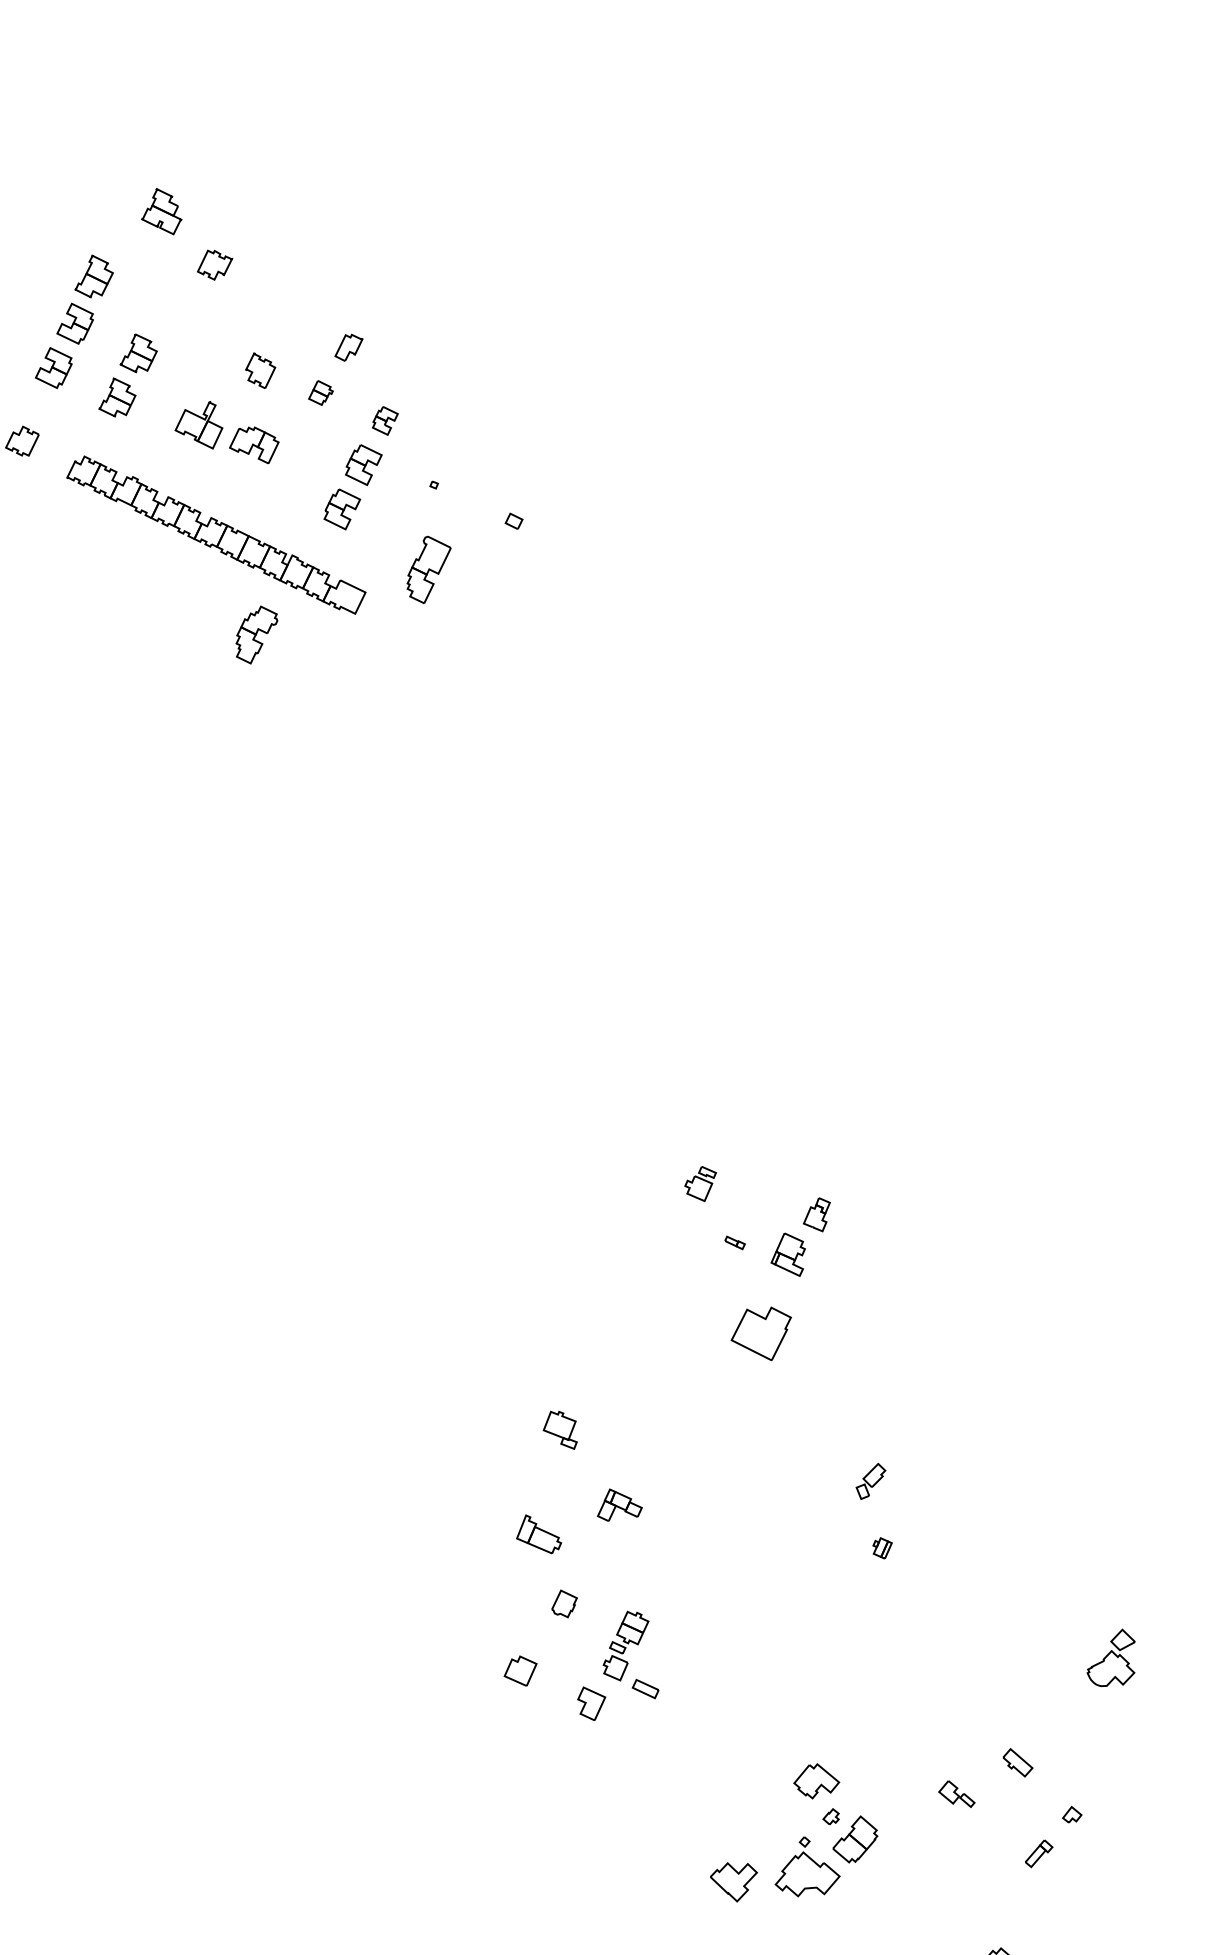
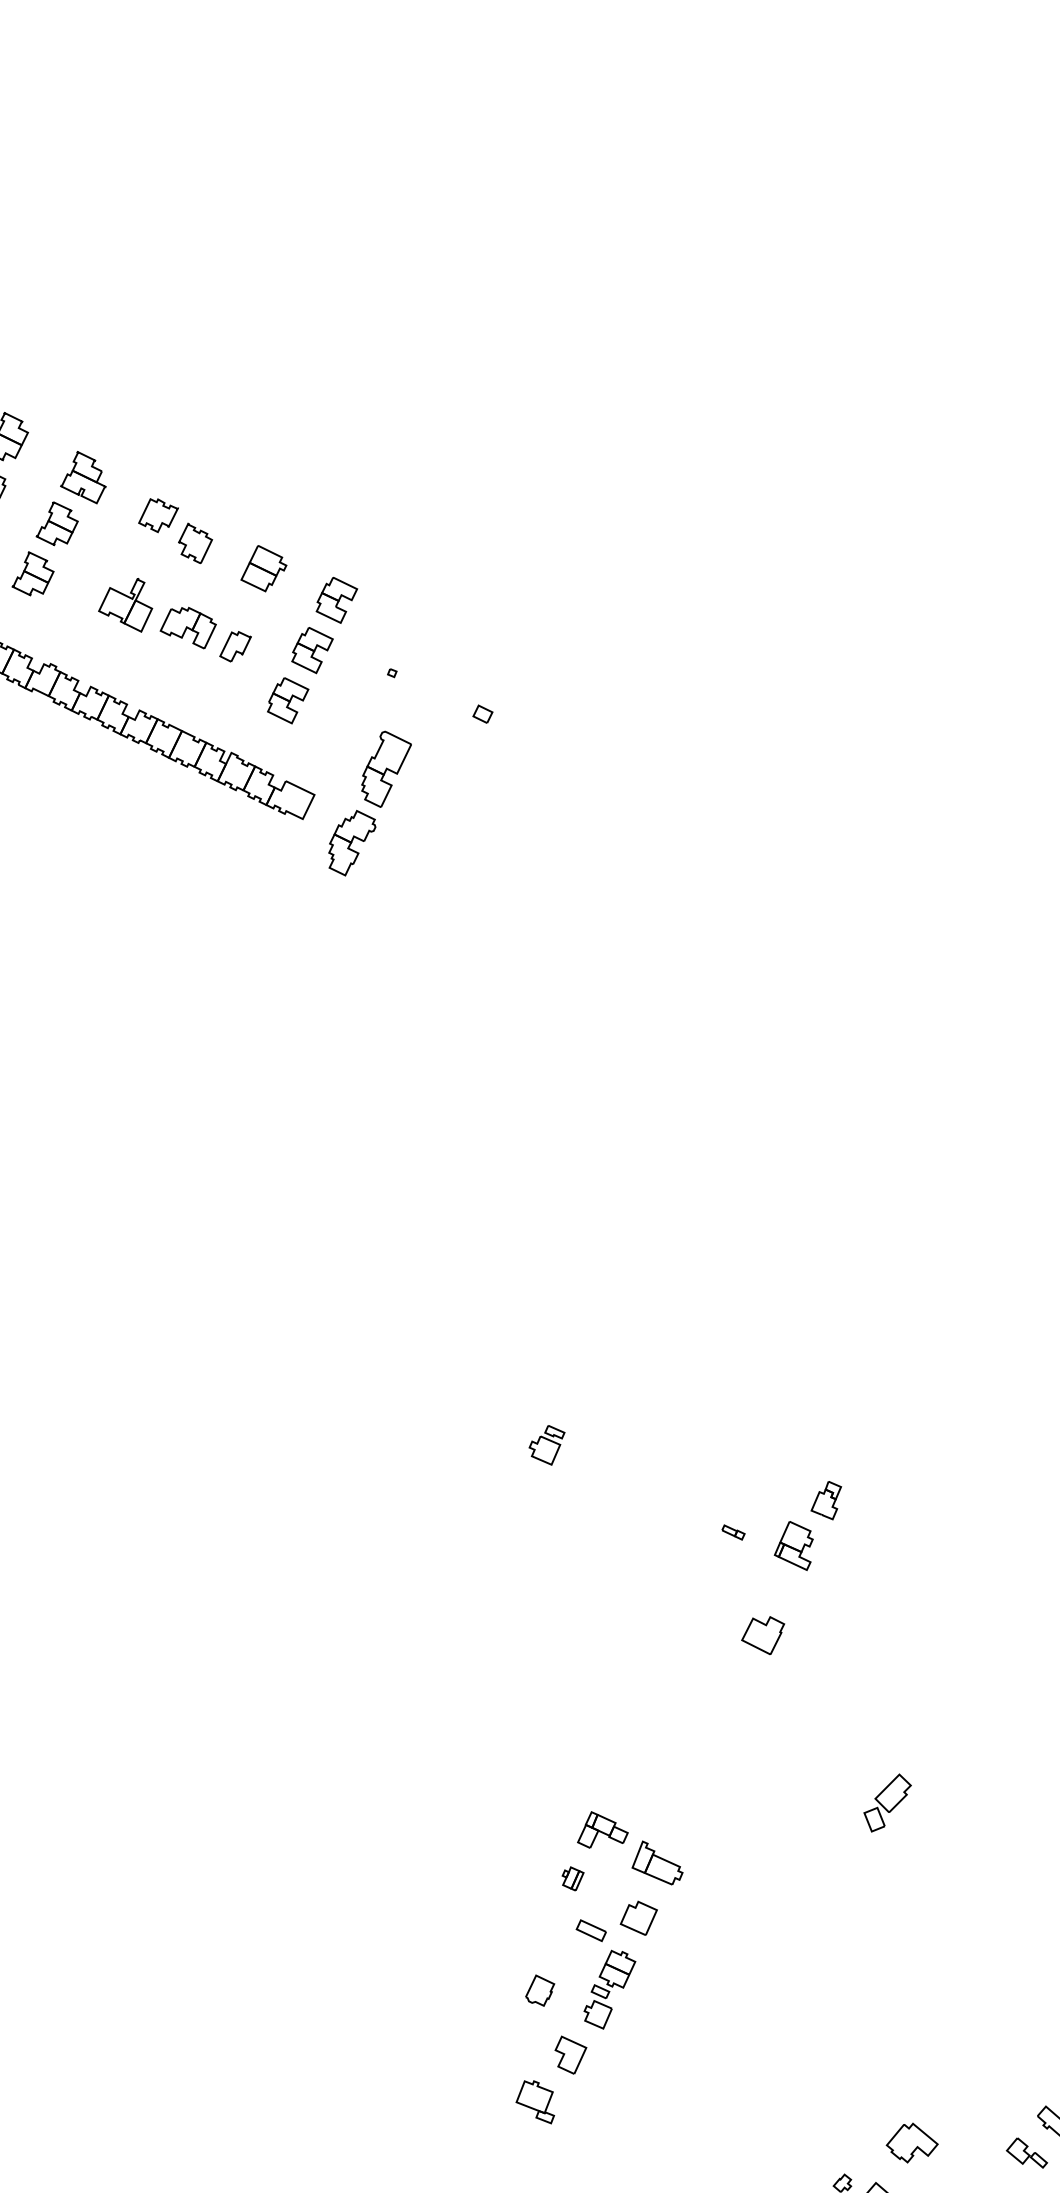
part: (161, 211) -> (83, 477), moved
part: (215, 264) -> (159, 514), moved
part: (348, 347) -> (235, 646), moved
part: (320, 392) -> (263, 568), size x1.67
part: (385, 420) -> (337, 599), size x1.43
part: (256, 634) -> (351, 842), moved
part: (700, 1184) -> (546, 1445), moved
part: (760, 1333) -> (762, 1635), size x0.62
part: (559, 1429) -> (534, 2101), moved
part: (870, 1481) -> (887, 1803), size x1.43
part: (539, 1534) -> (658, 1863), moved
part: (882, 1548) -> (572, 1879), moved
part: (564, 1603) -> (540, 1990), moved
part: (520, 1670) -> (638, 1917), moved
part: (645, 1688) -> (591, 1930), moved
part: (816, 1781) -> (912, 2143), moved
part: (956, 1793) -> (1026, 2152), moved

